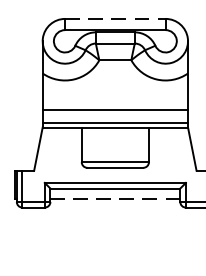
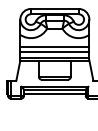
line: (114, 18) -> (54, 8), dashed -> solid
line: (114, 98) -> (54, 46), added
line: (114, 199) -> (54, 94), dashed -> solid

